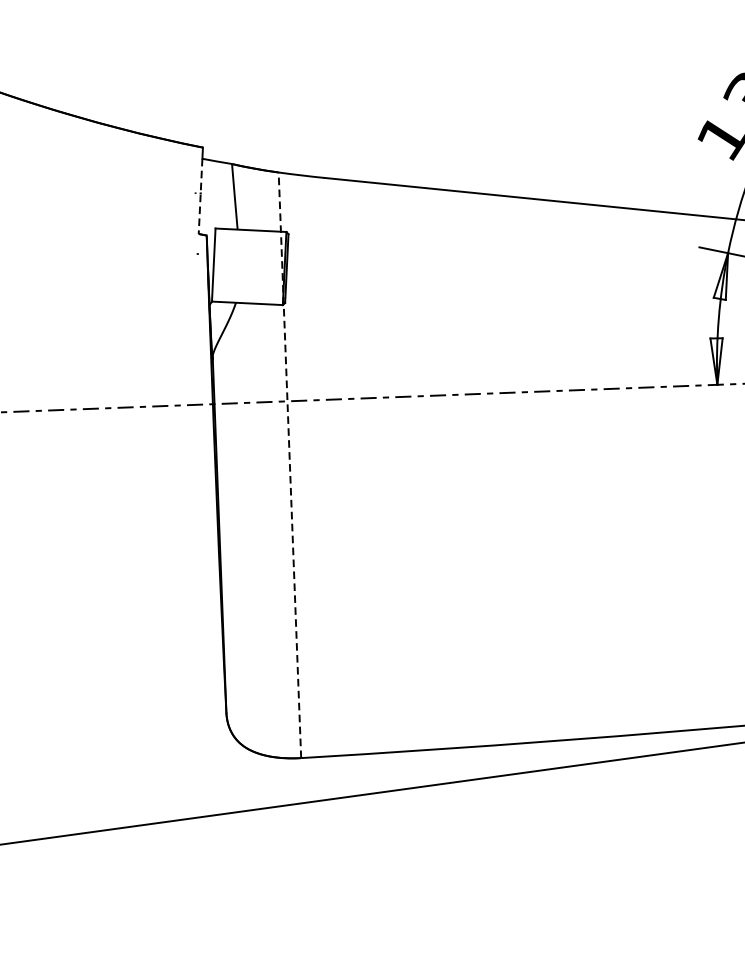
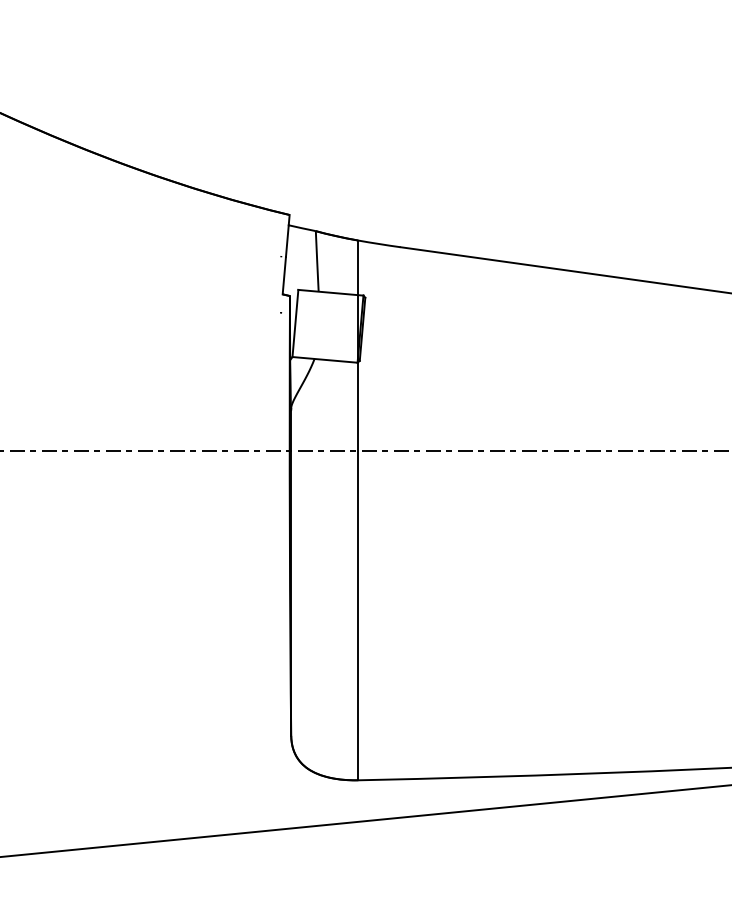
line: (200, 196) -> (285, 259), dashed -> solid
line: (289, 465) -> (358, 510), dashed -> solid

